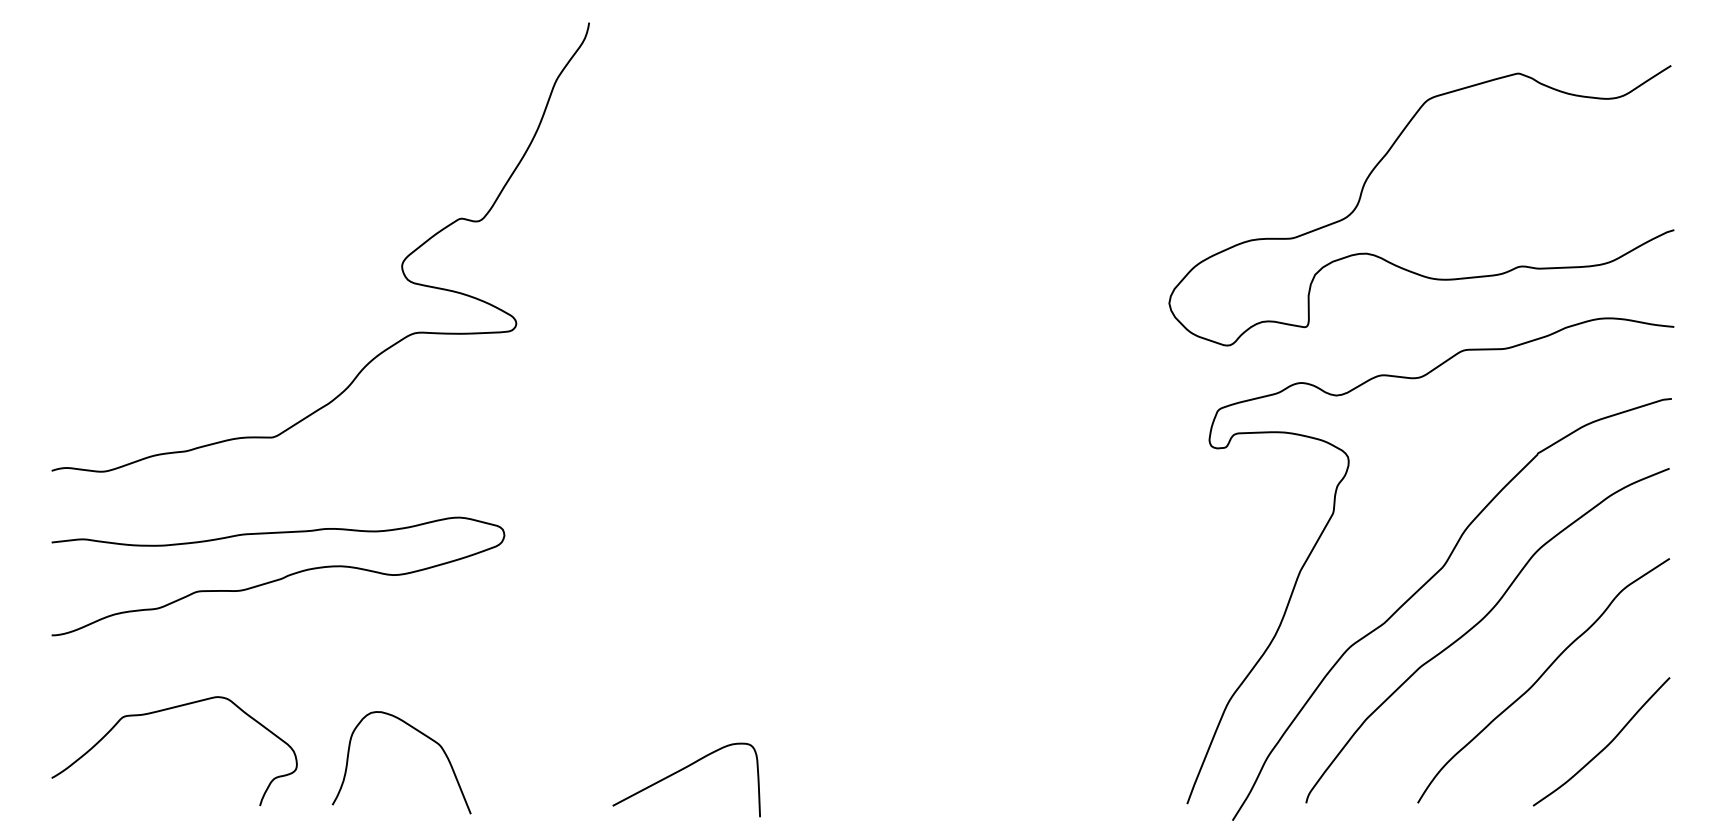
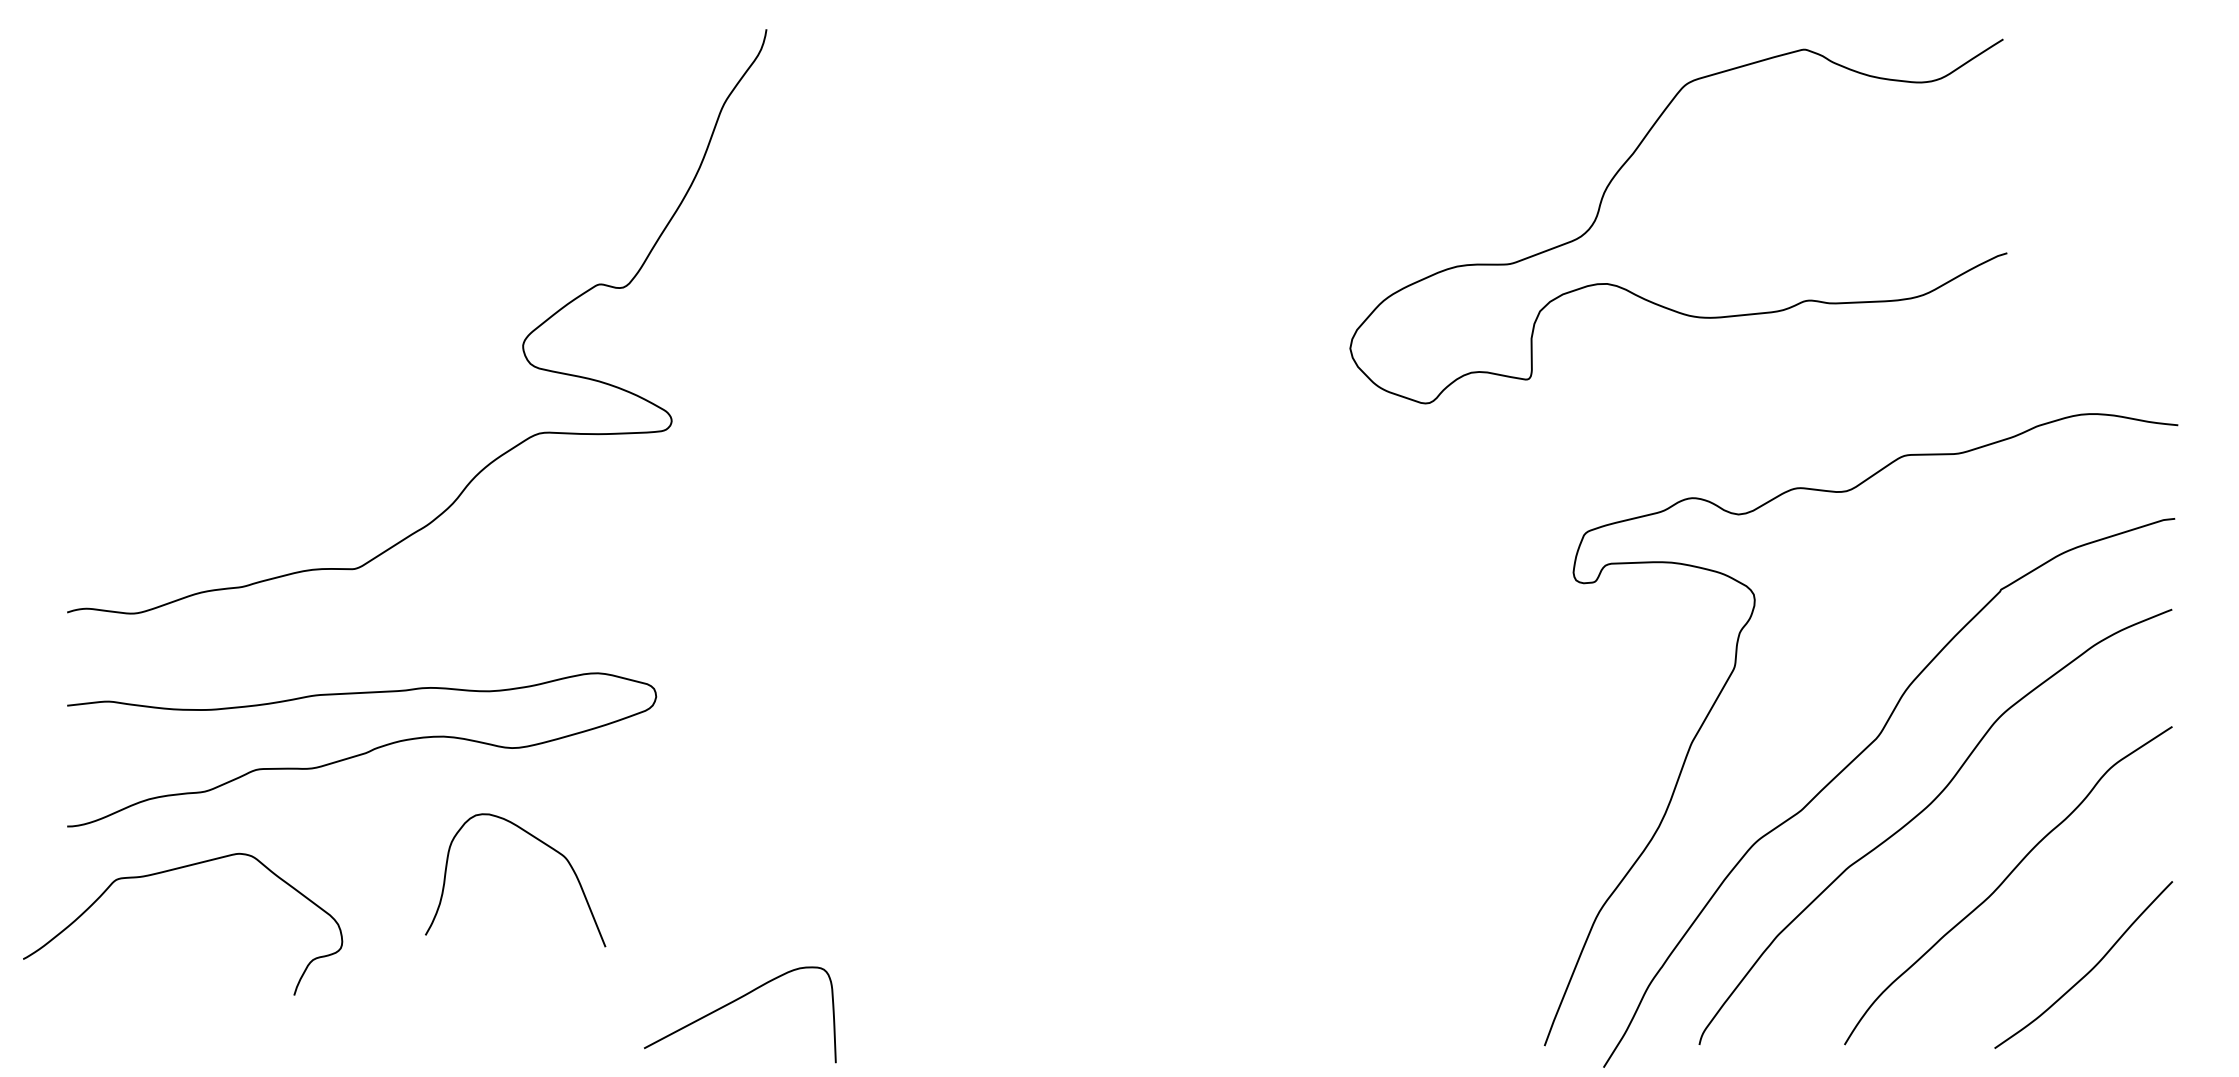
curve: (1372, 172) -> (1614, 178), moved
curve: (164, 710) -> (170, 871), moved
curve: (420, 732) -> (539, 841), moved
curve: (680, 771) -> (732, 1003), moved

